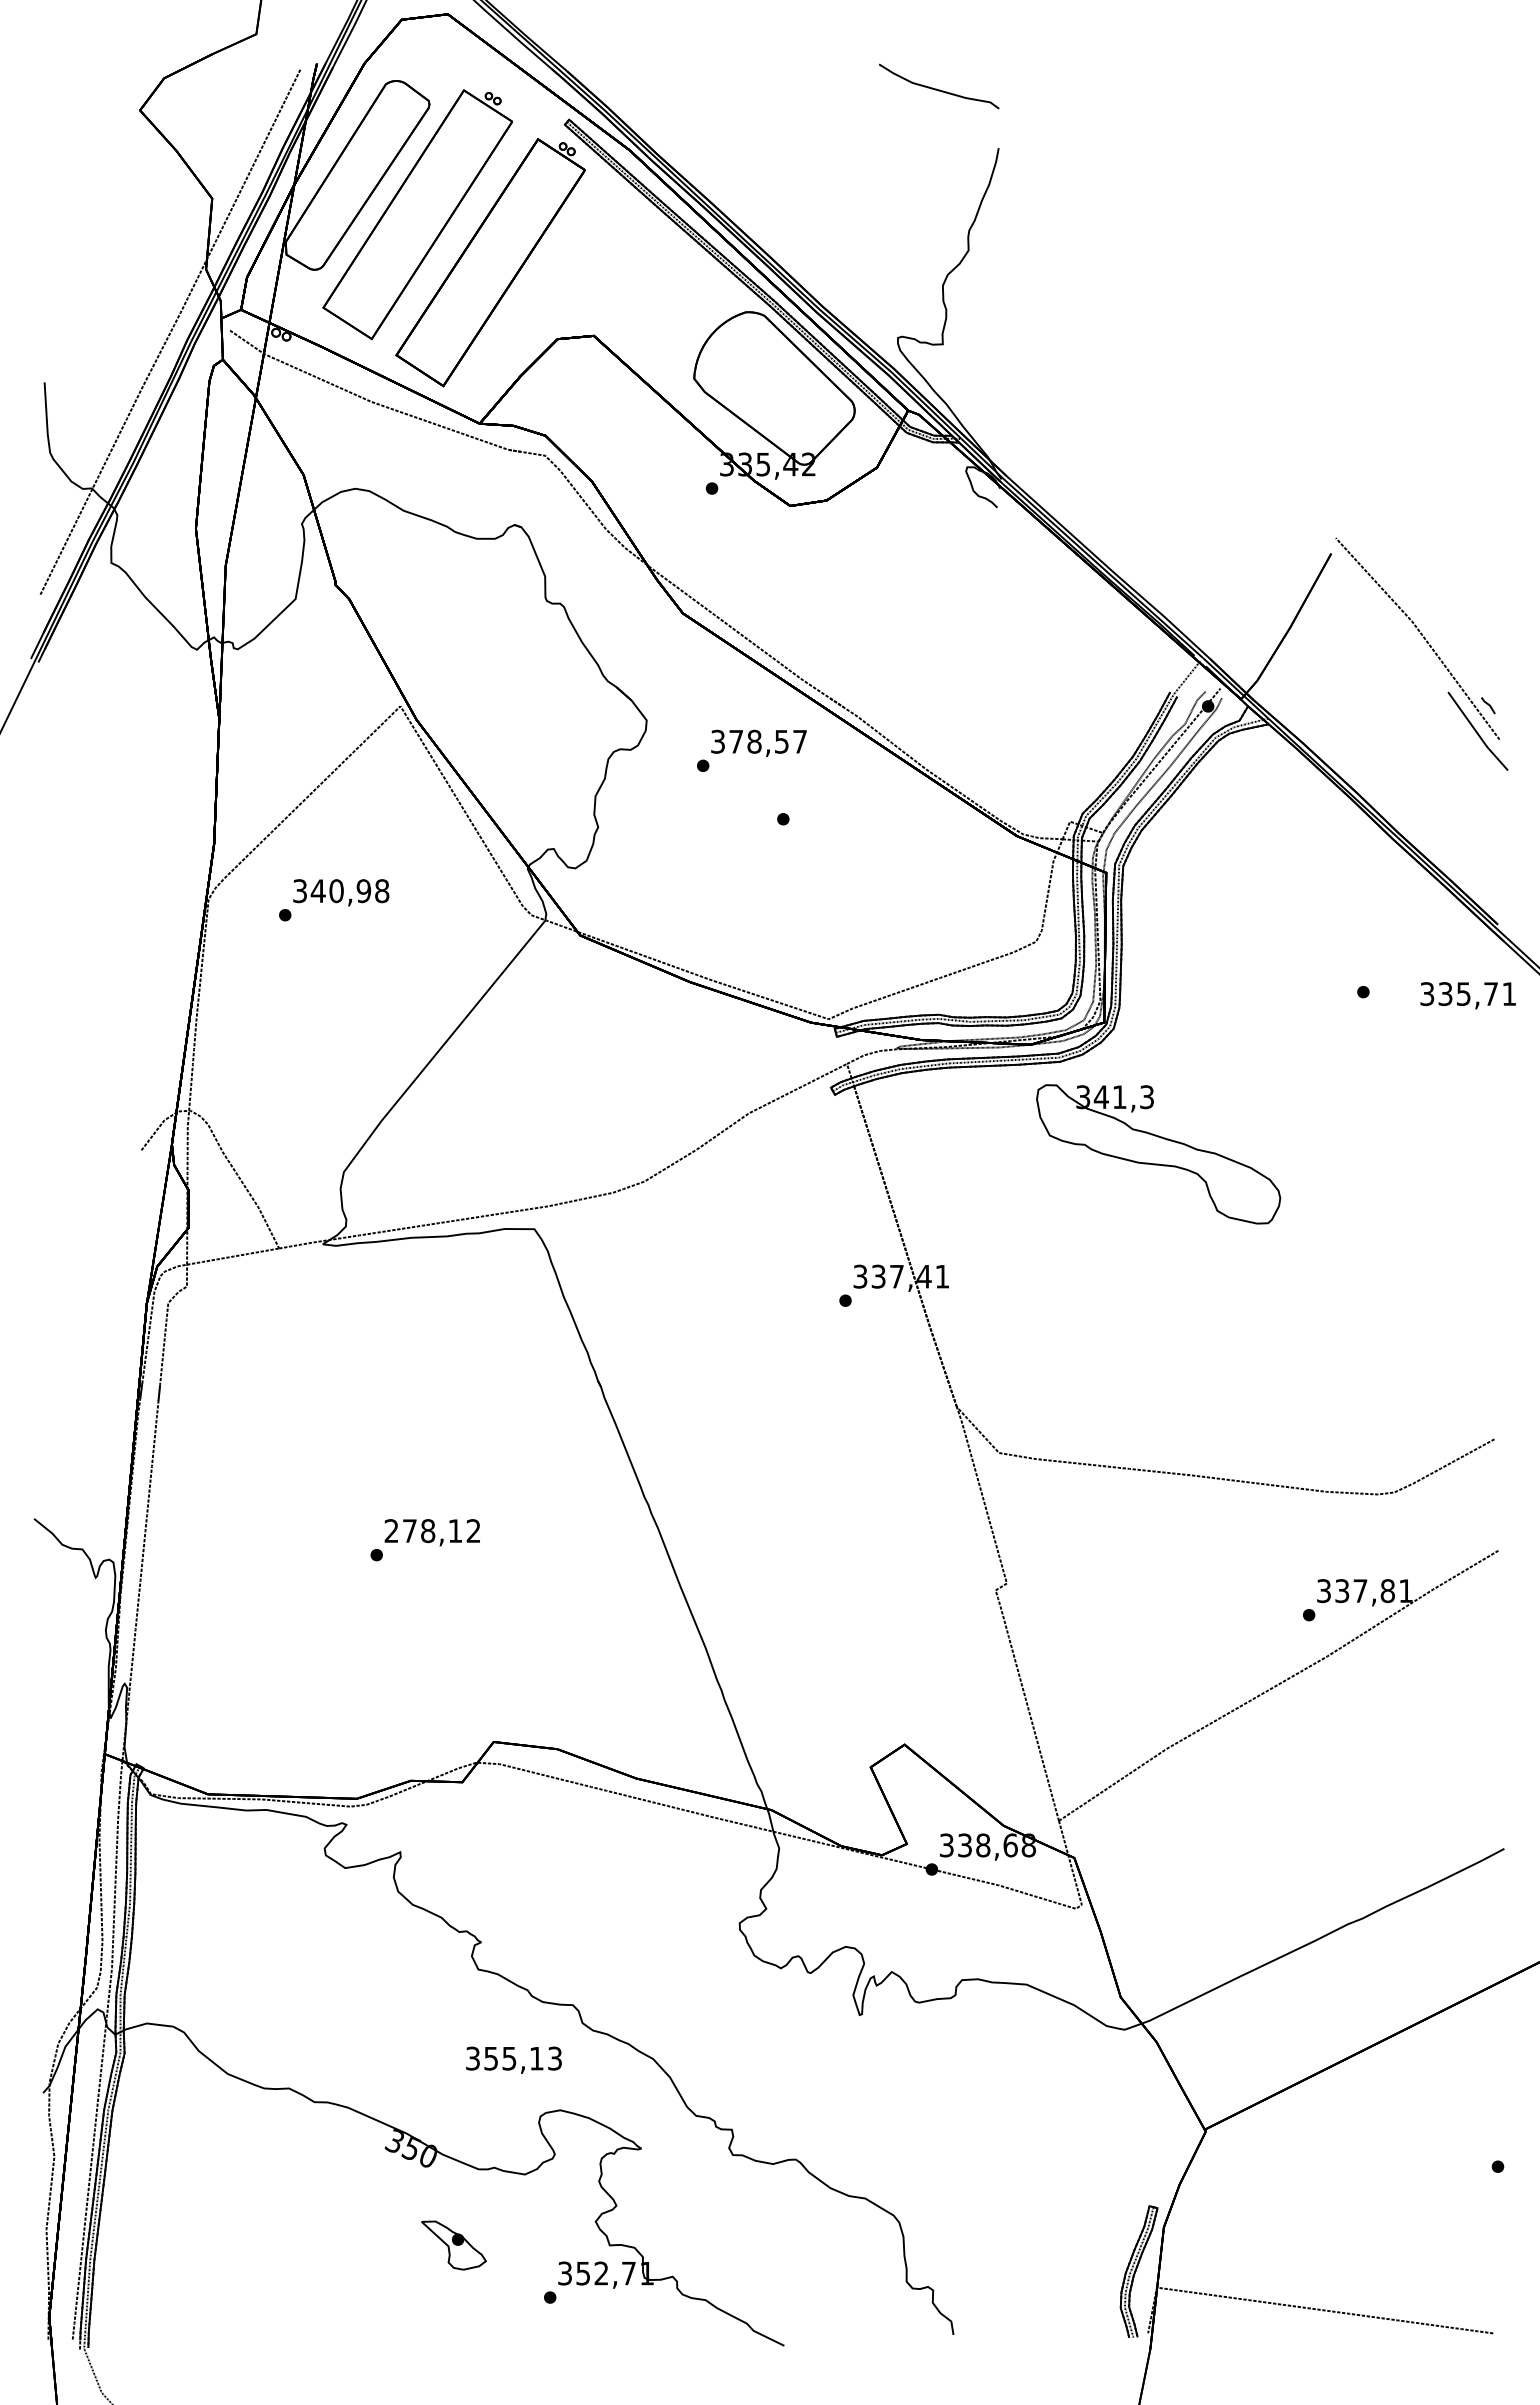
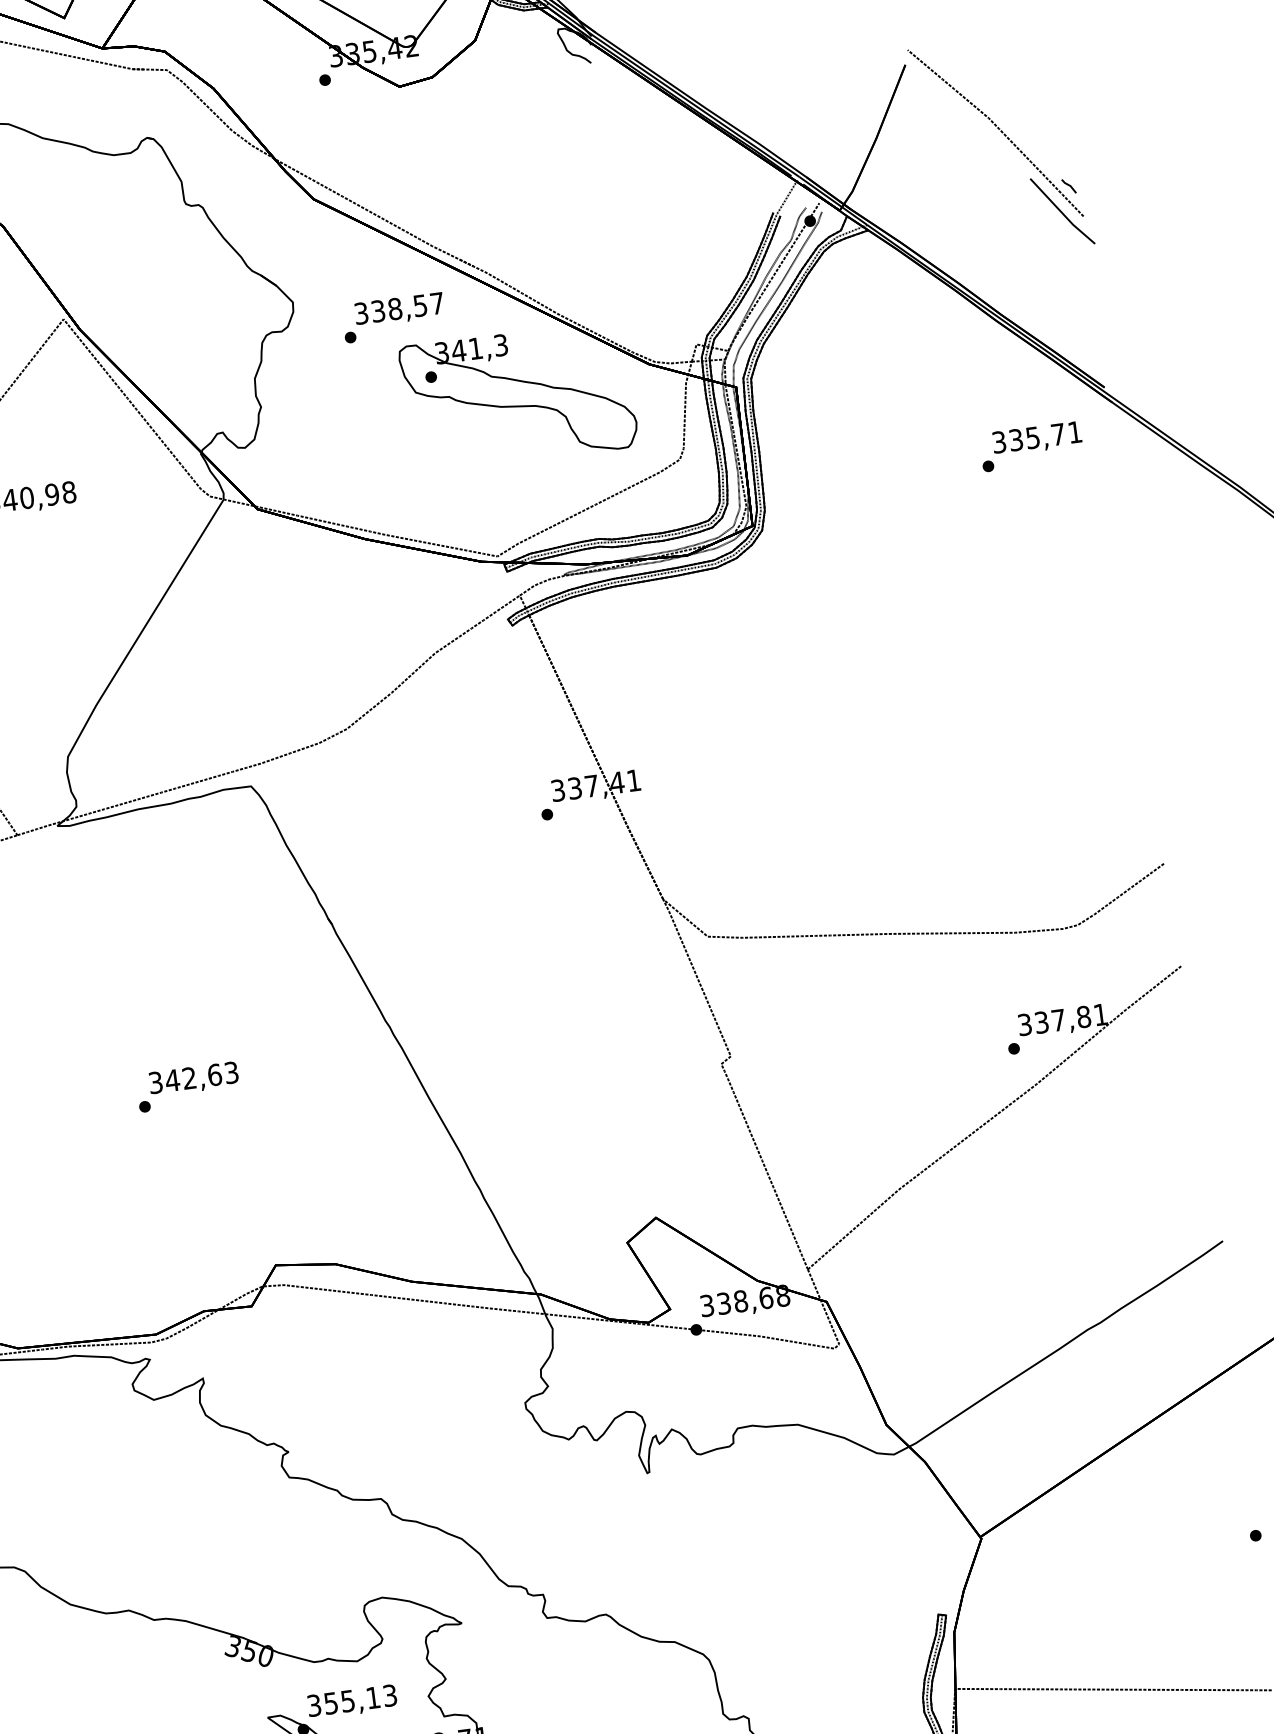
text: (736, 741) -> (378, 310), 378,57 -> 338,57
text: (1467, 995) -> (1036, 438), moved
part: (1158, 1154) -> (518, 396), moved
text: (432, 1531) -> (193, 1078), 278,12 -> 342,63
text: (513, 2059) -> (351, 1701), moved

